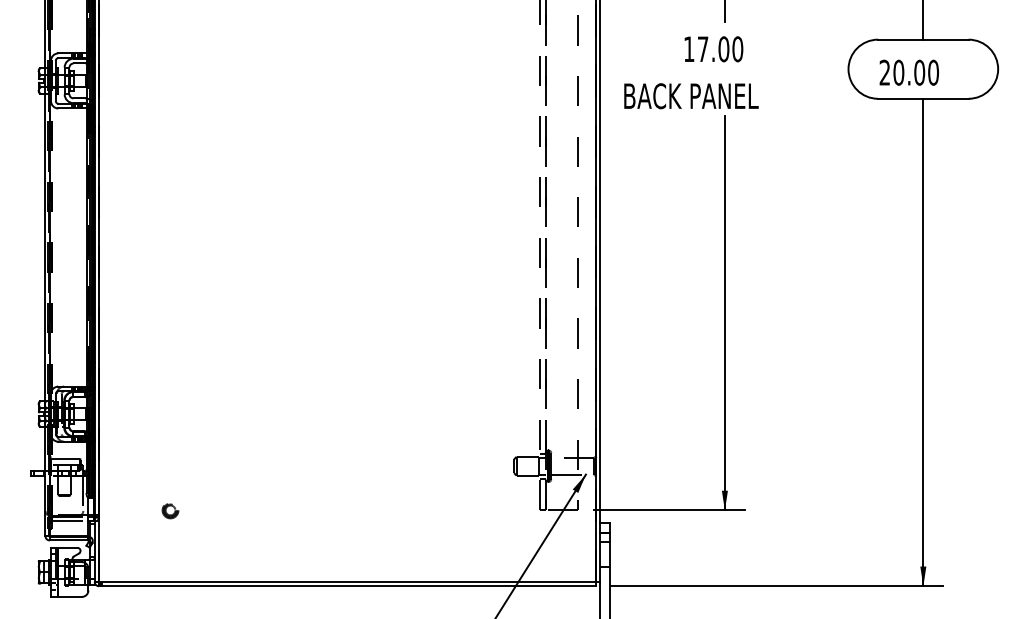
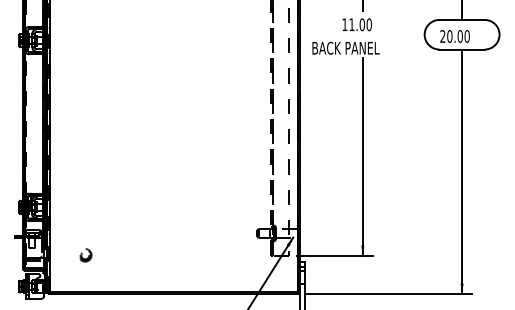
text: (702, 48) -> (351, 24), 17.00 -> 11.00
part: (170, 510) -> (85, 255), size x1.6

